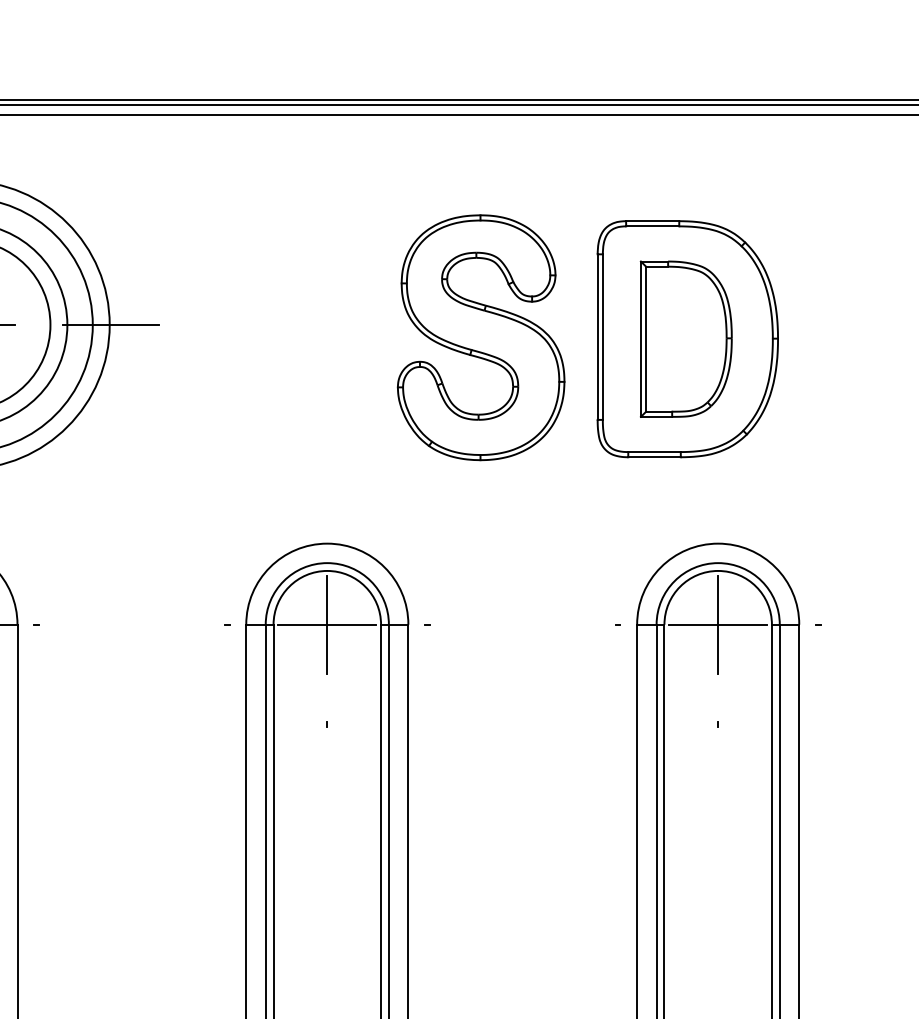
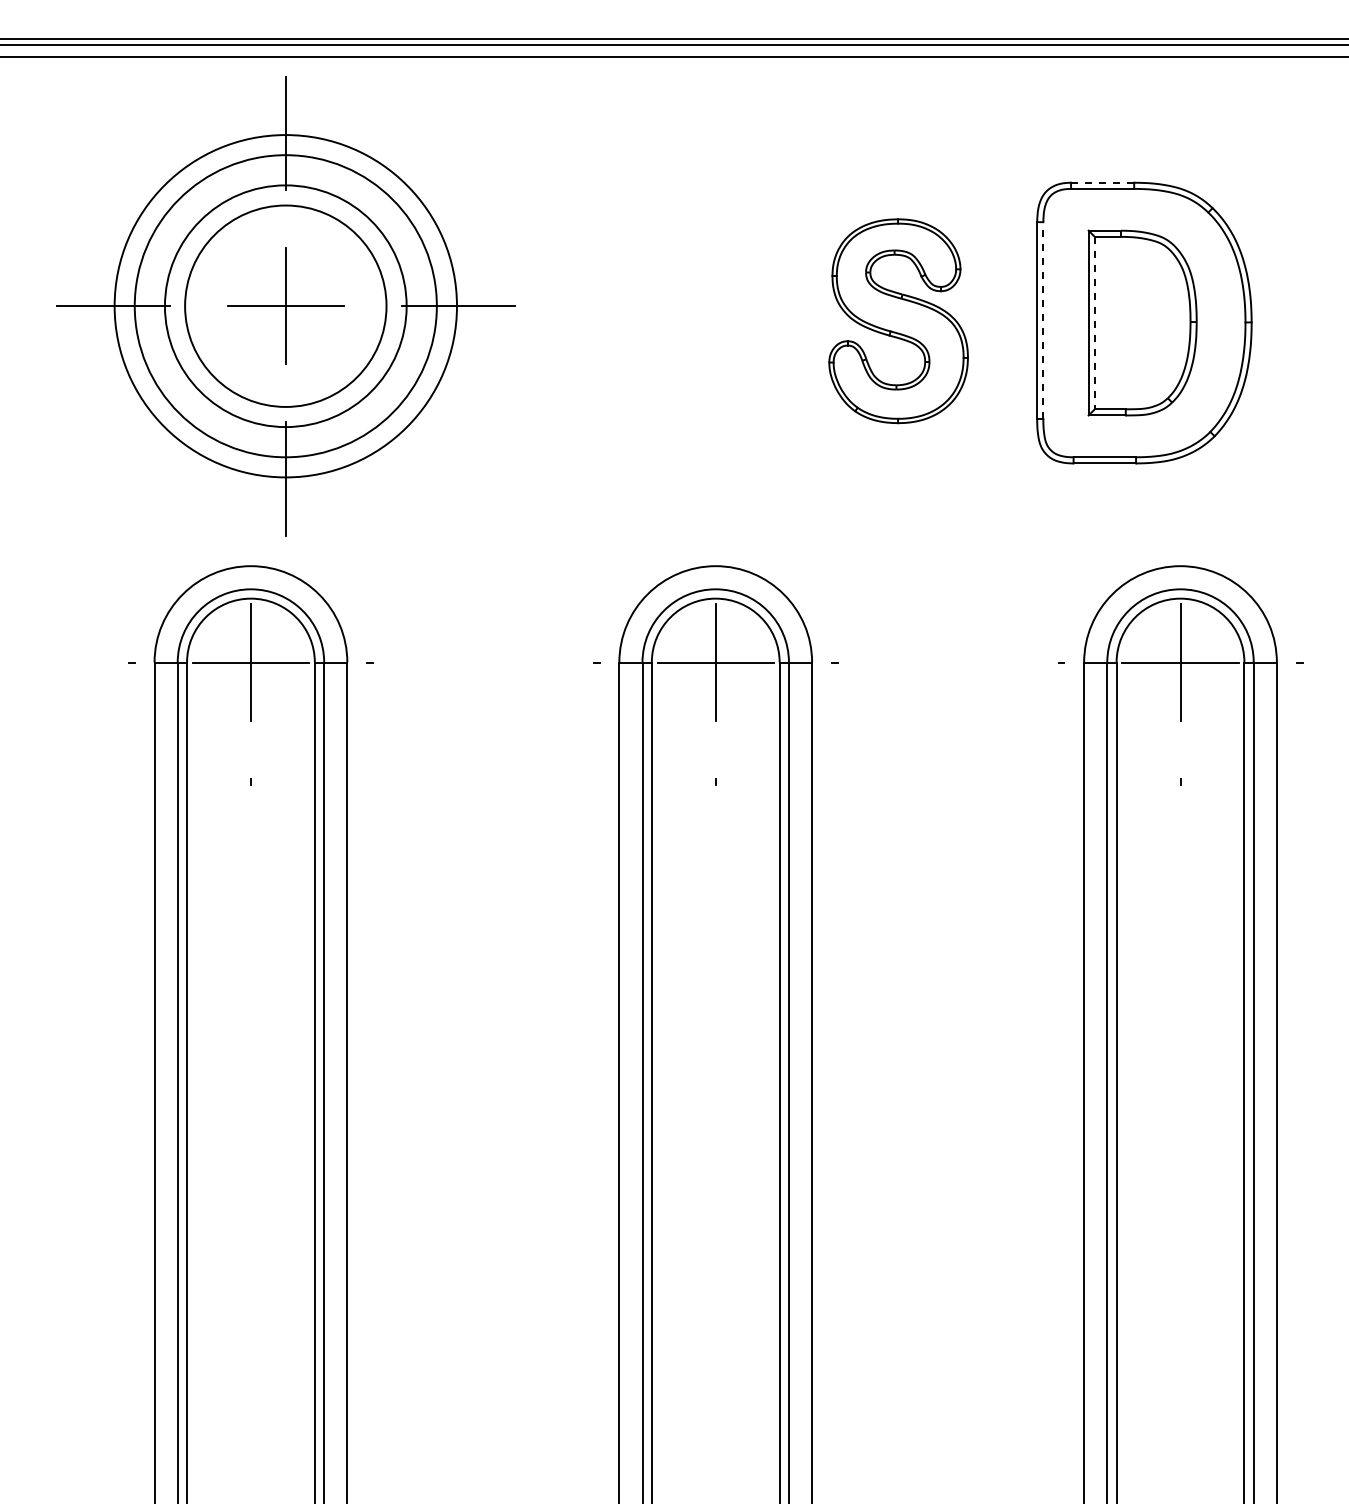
line: (652, 220) -> (1102, 182), solid -> dashed
part: (481, 337) -> (898, 320), size x0.7
line: (602, 337) -> (1043, 320), solid -> dashed
line: (645, 339) -> (1094, 323), solid -> dashed

